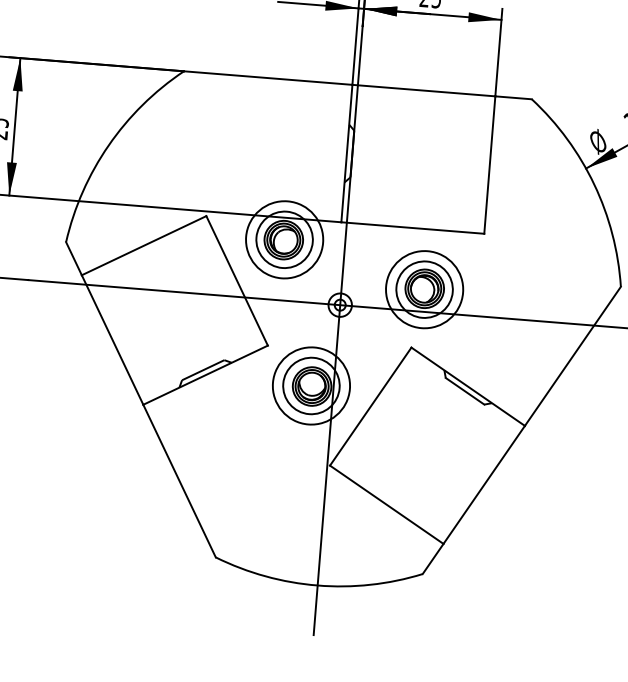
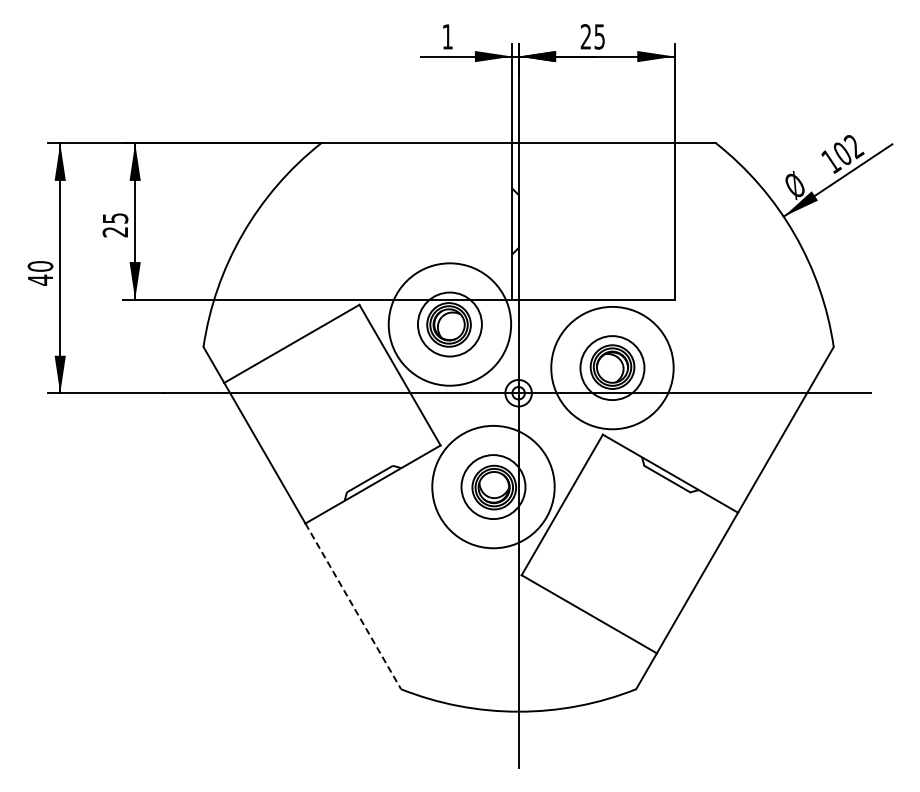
circle: (284, 239) -> (449, 324), size x1.4
circle: (424, 289) -> (612, 367), size x1.4
circle: (311, 385) -> (493, 486), size x1.4
line: (179, 481) -> (353, 606), solid -> dashed

